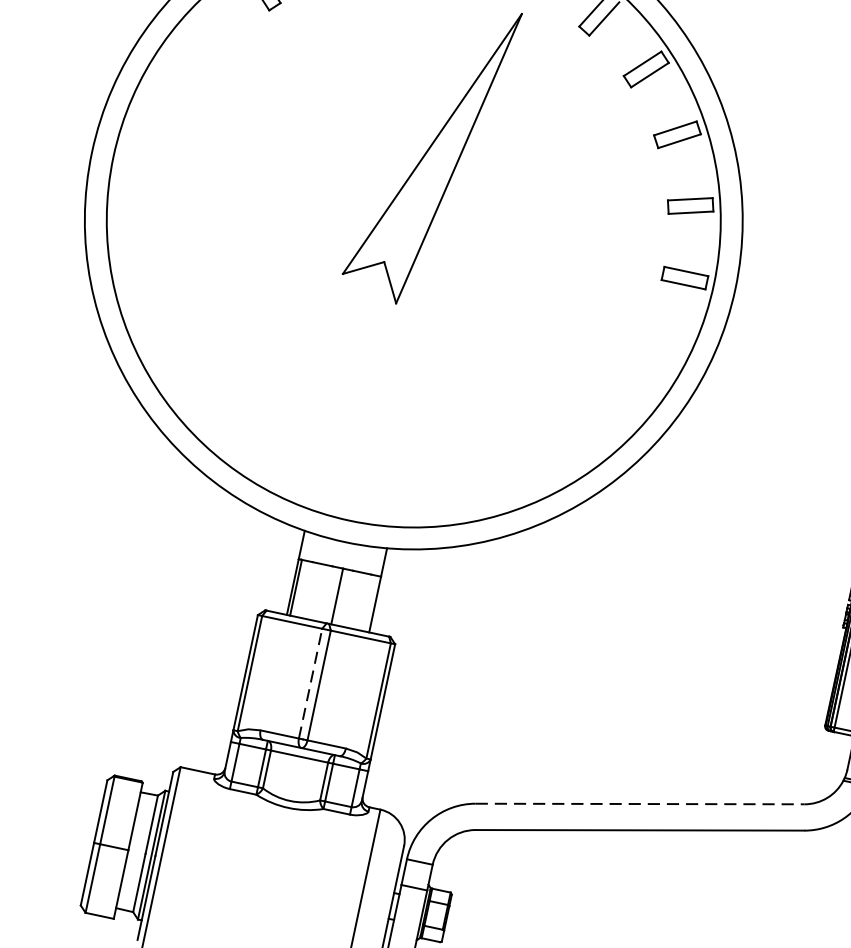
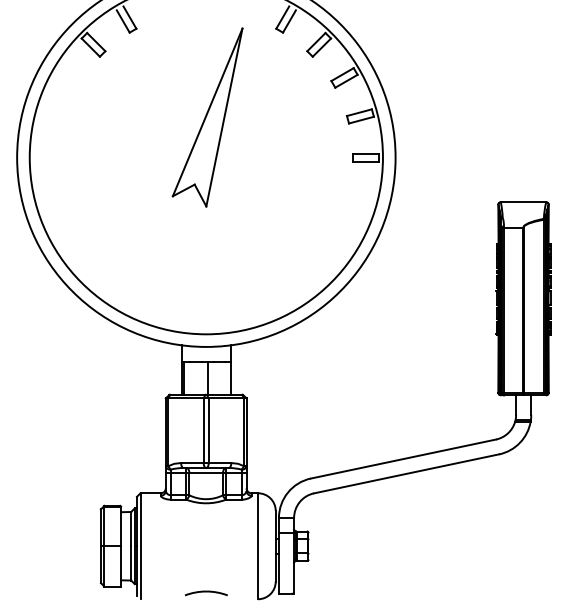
line: (310, 683) -> (203, 430), dashed -> solid
line: (639, 804) -> (403, 459), dashed -> solid

